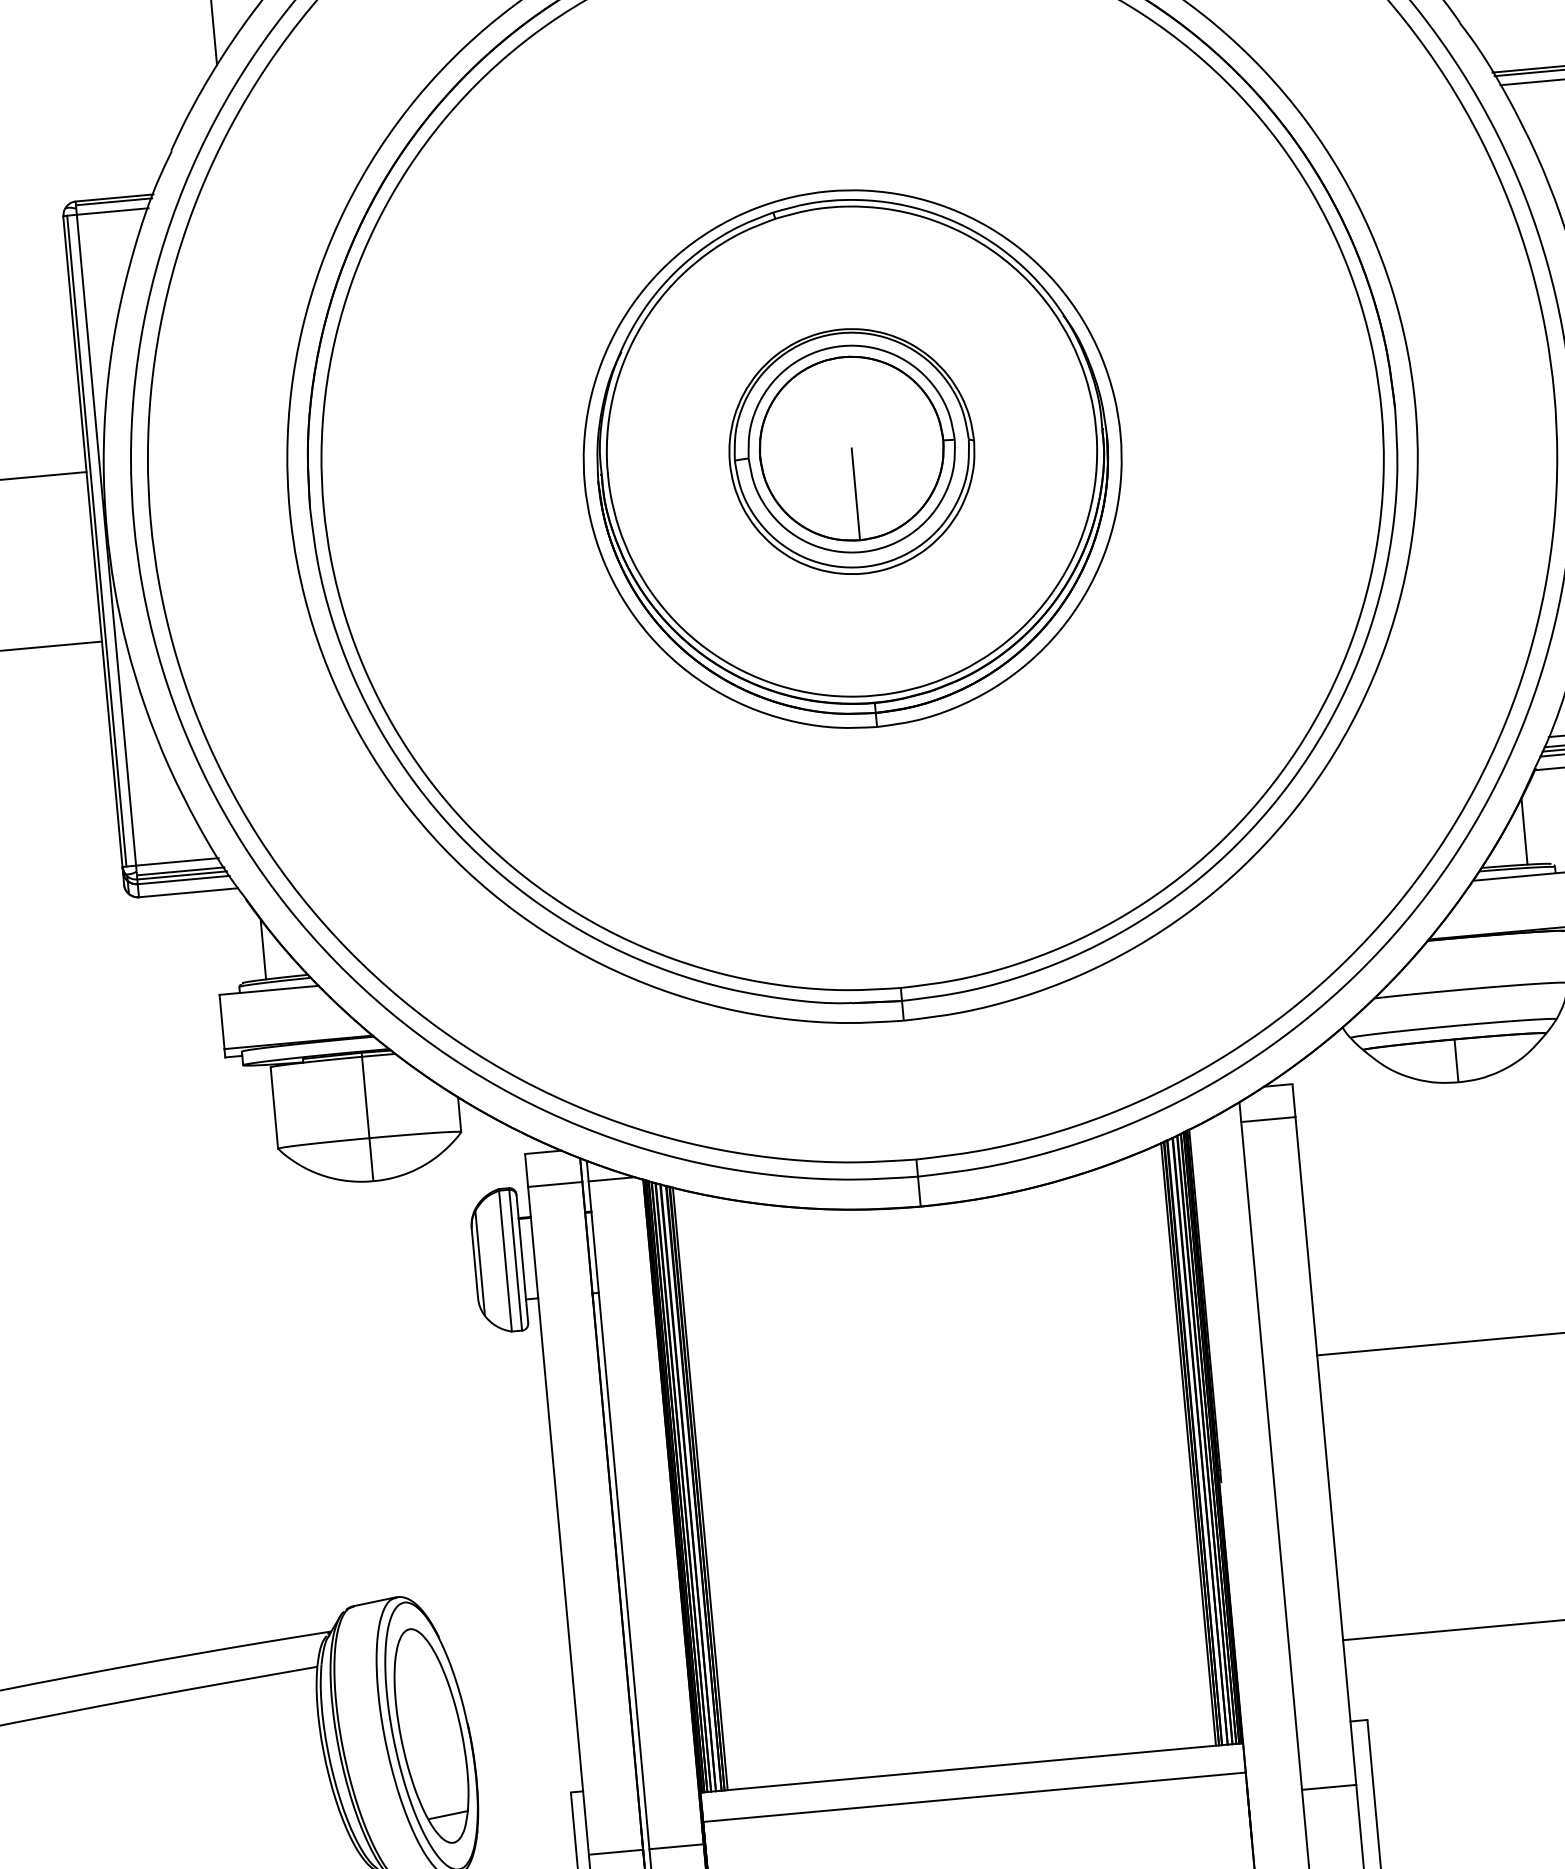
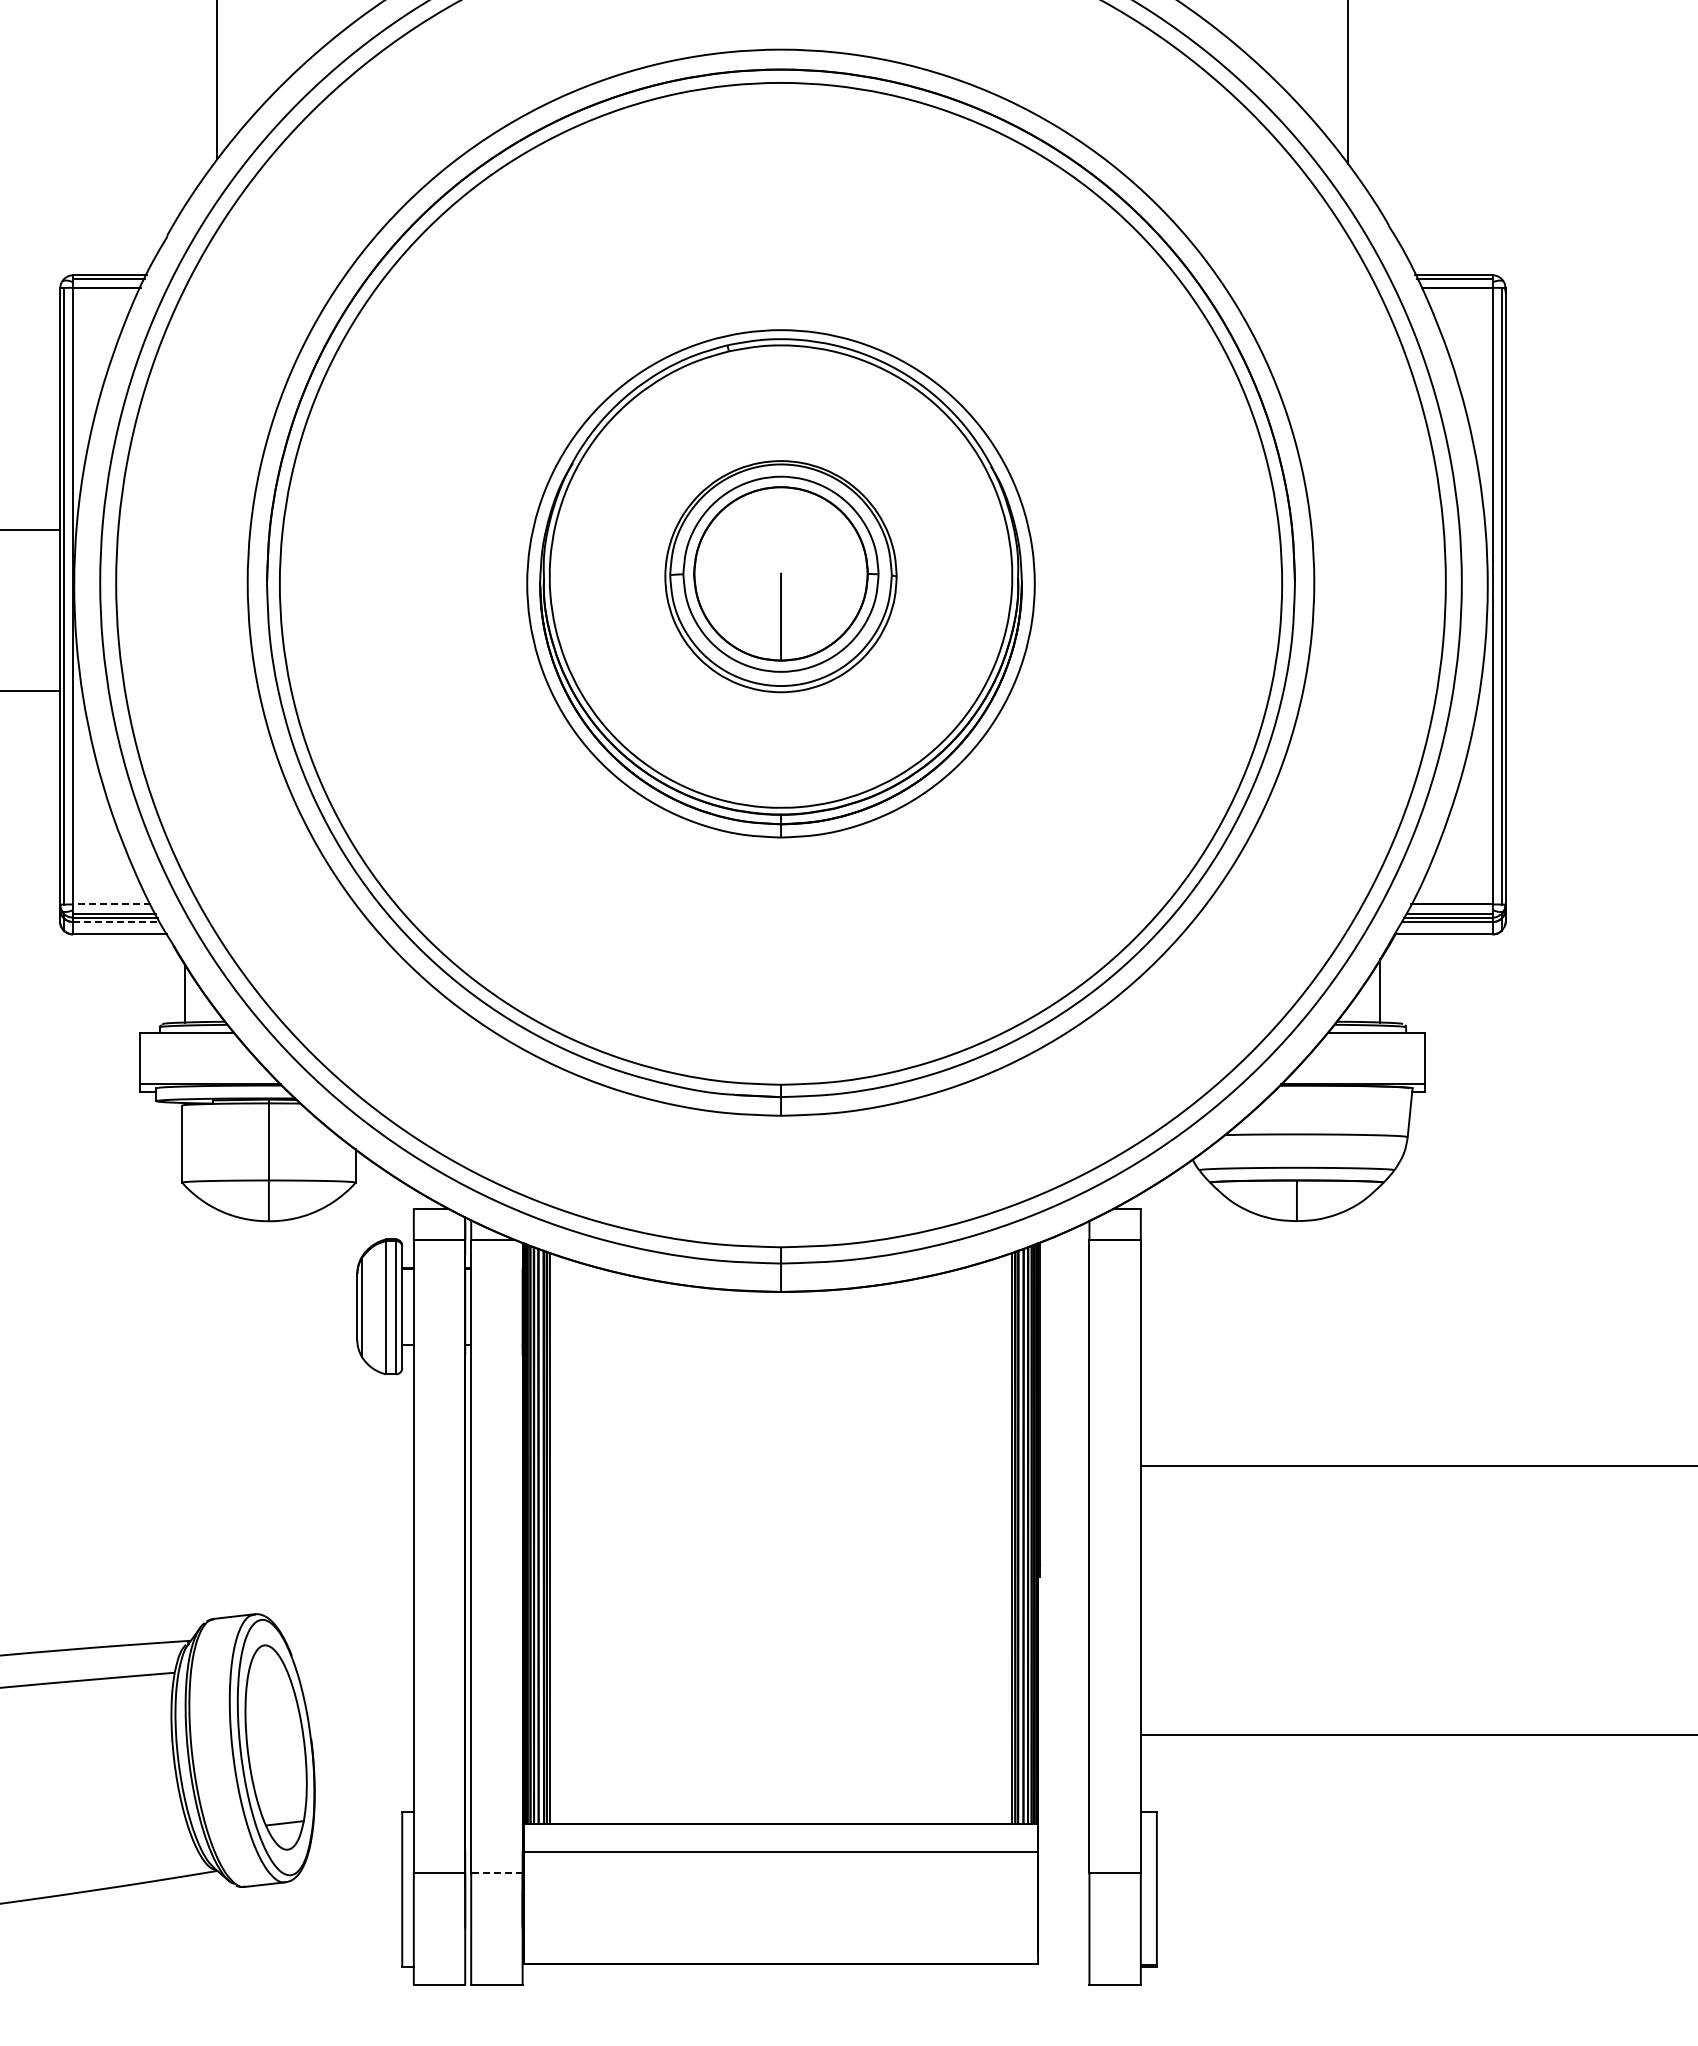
line: (176, 861) -> (111, 904), solid -> dashed
line: (183, 880) -> (116, 922), solid -> dashed
line: (676, 1846) -> (496, 1872), solid -> dashed

